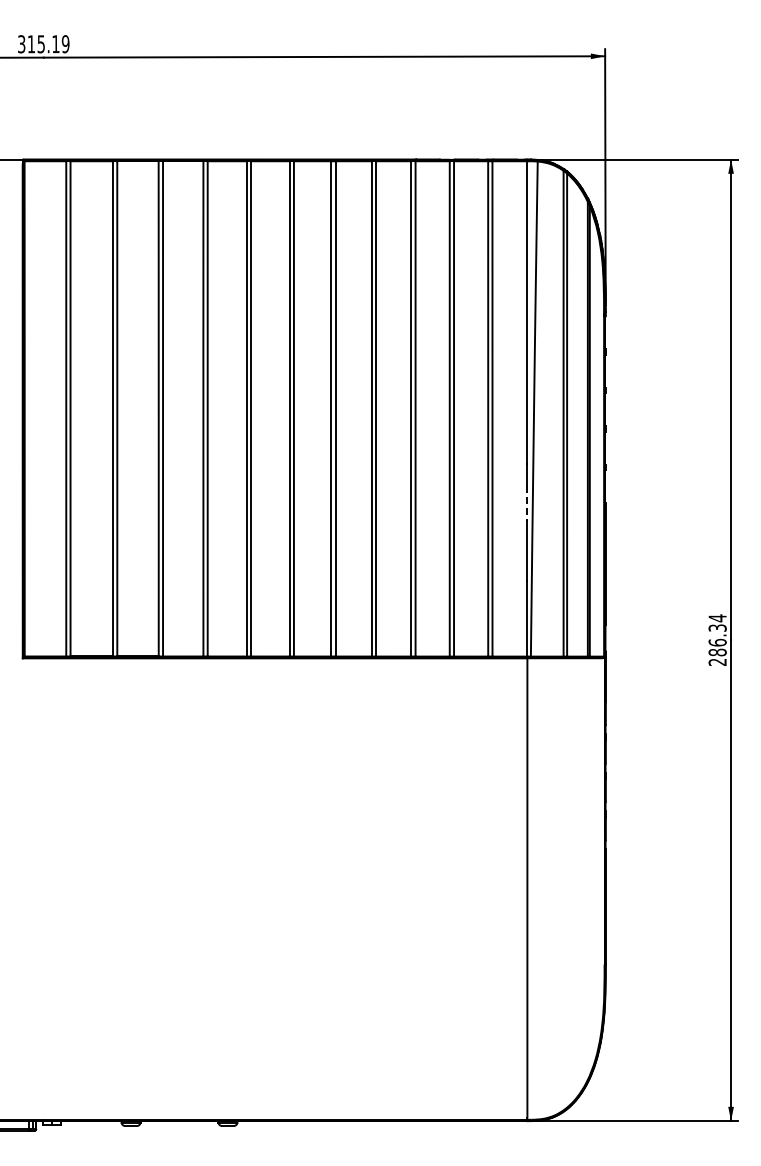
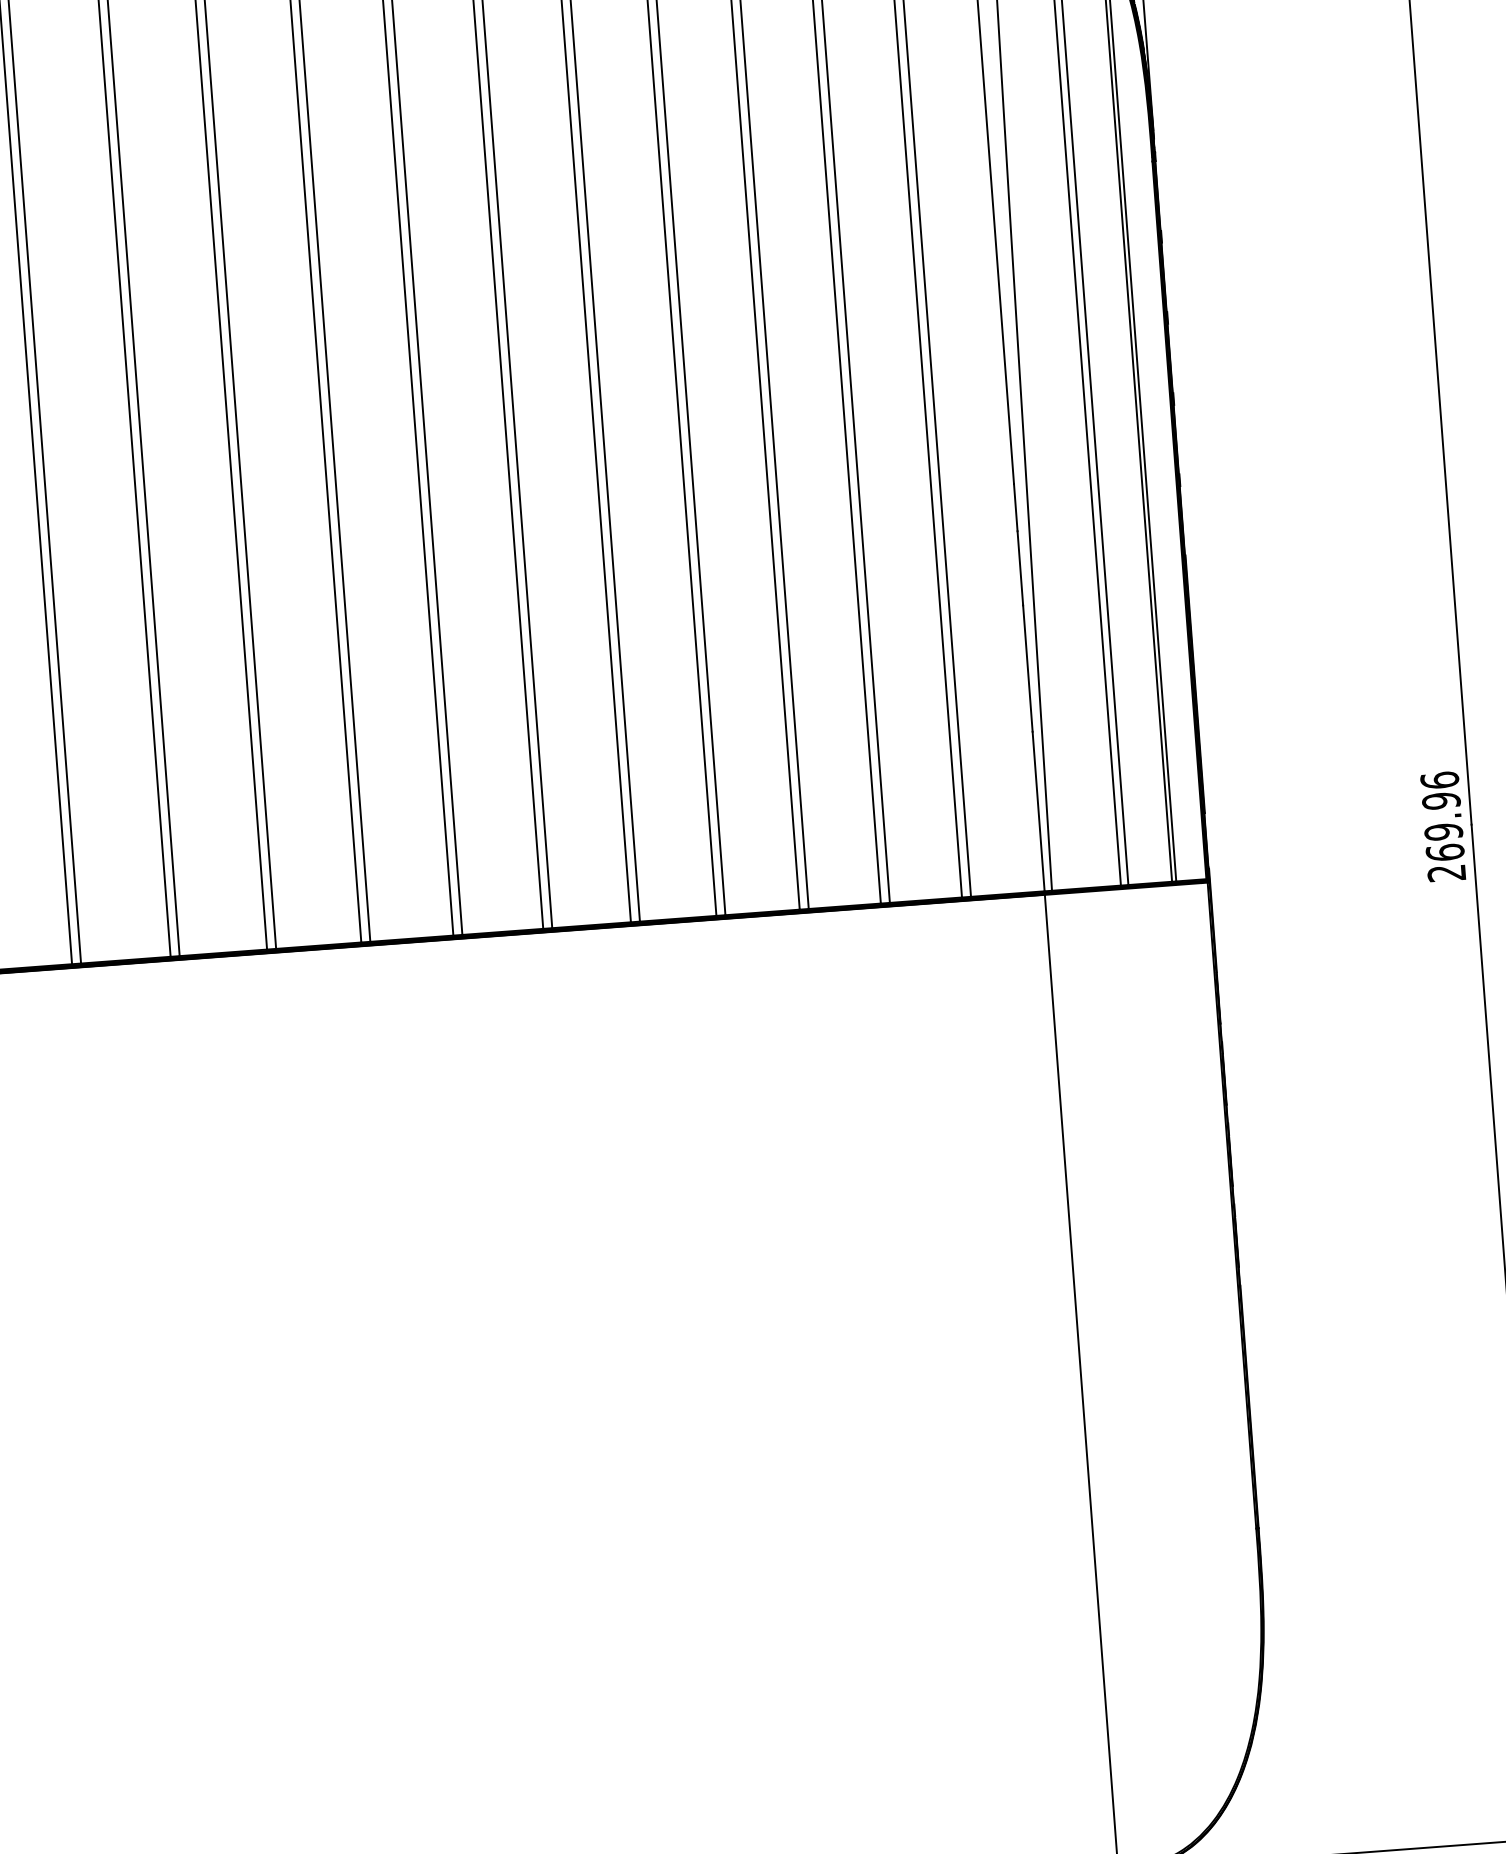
line: (527, 503) -> (1020, 568), dashed -> solid
text: (717, 635) -> (1442, 816), 286.34 -> 269.96

